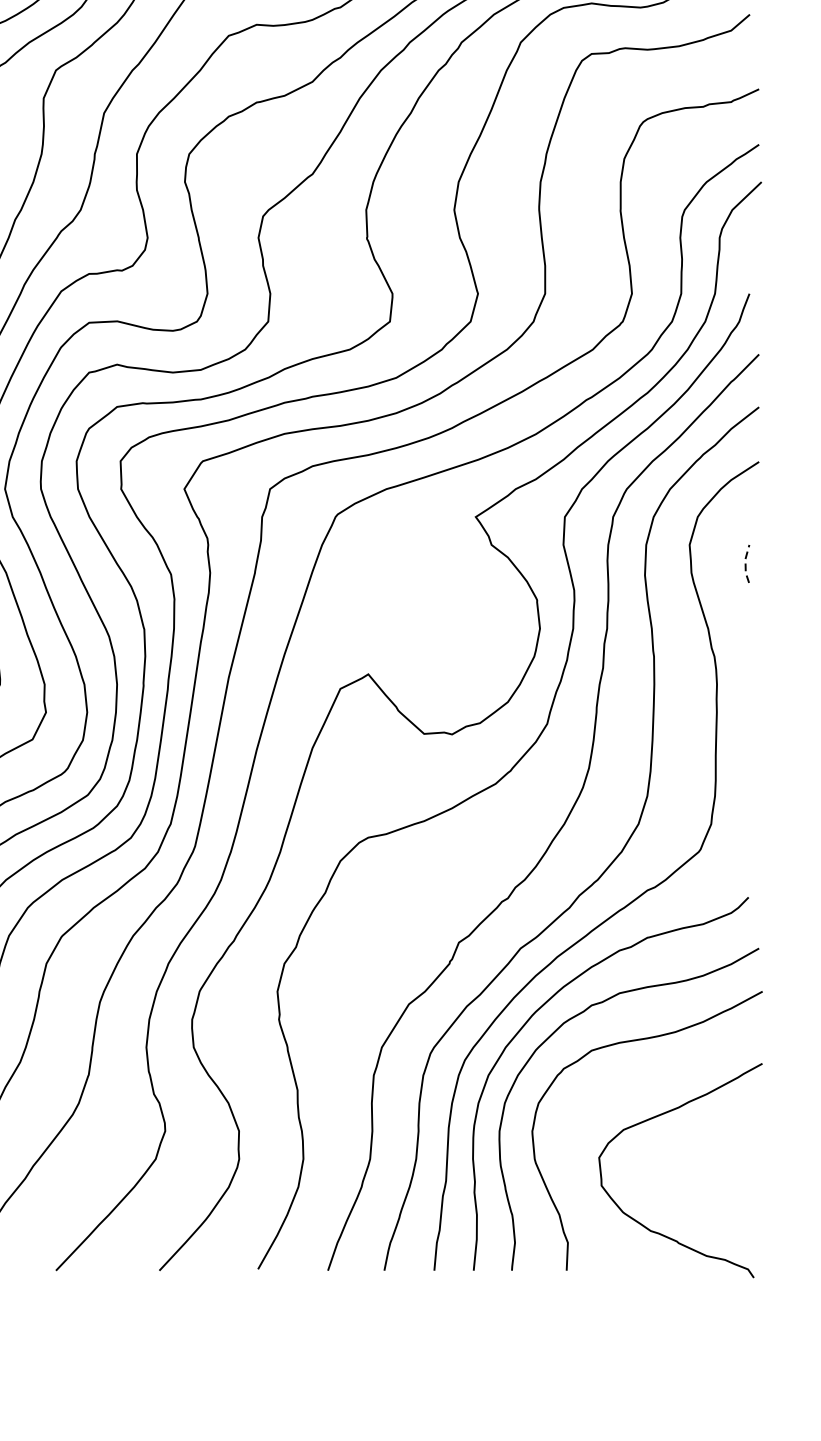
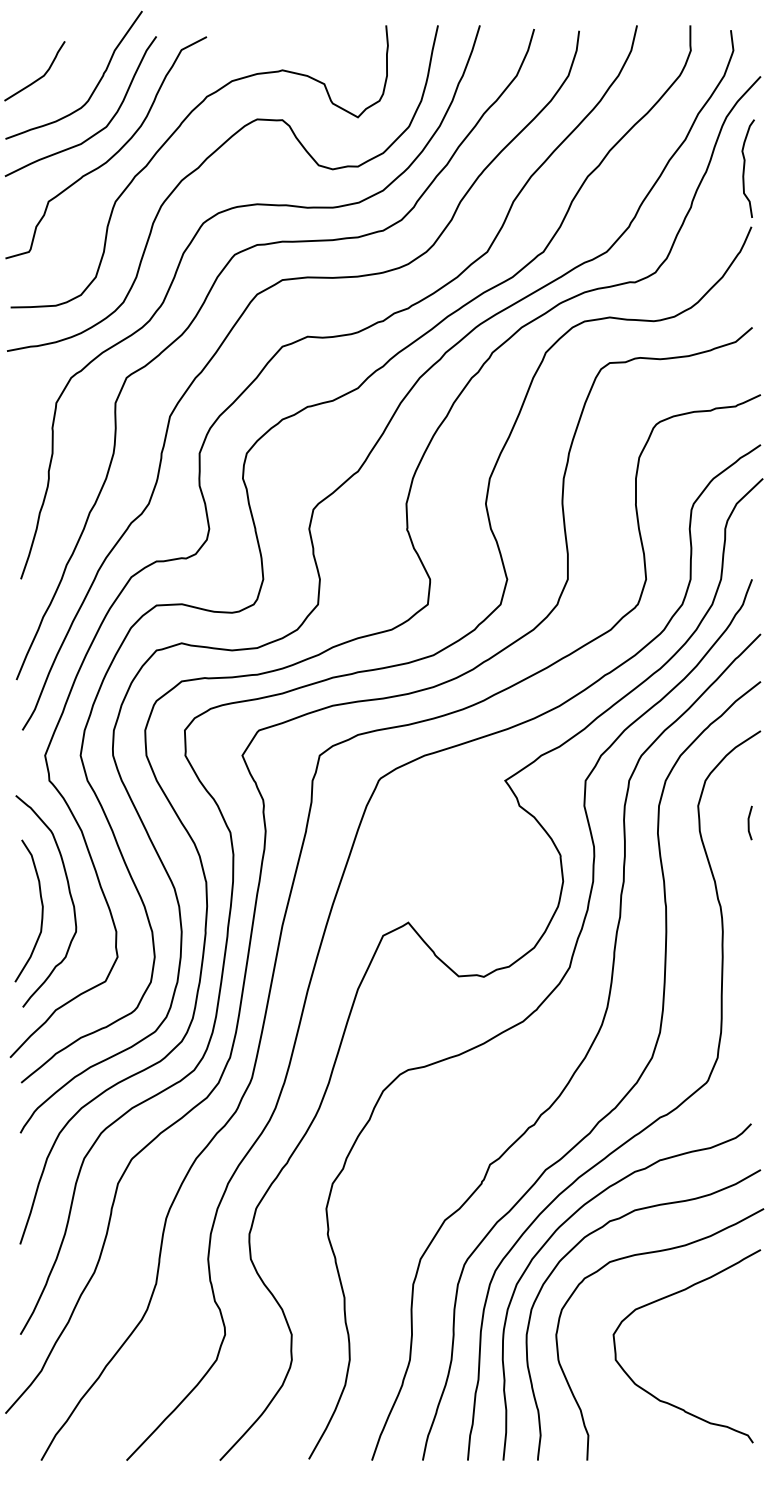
line: (745, 563) -> (748, 822), dashed -> solid
curve: (660, 1116) -> (668, 1297), moved

